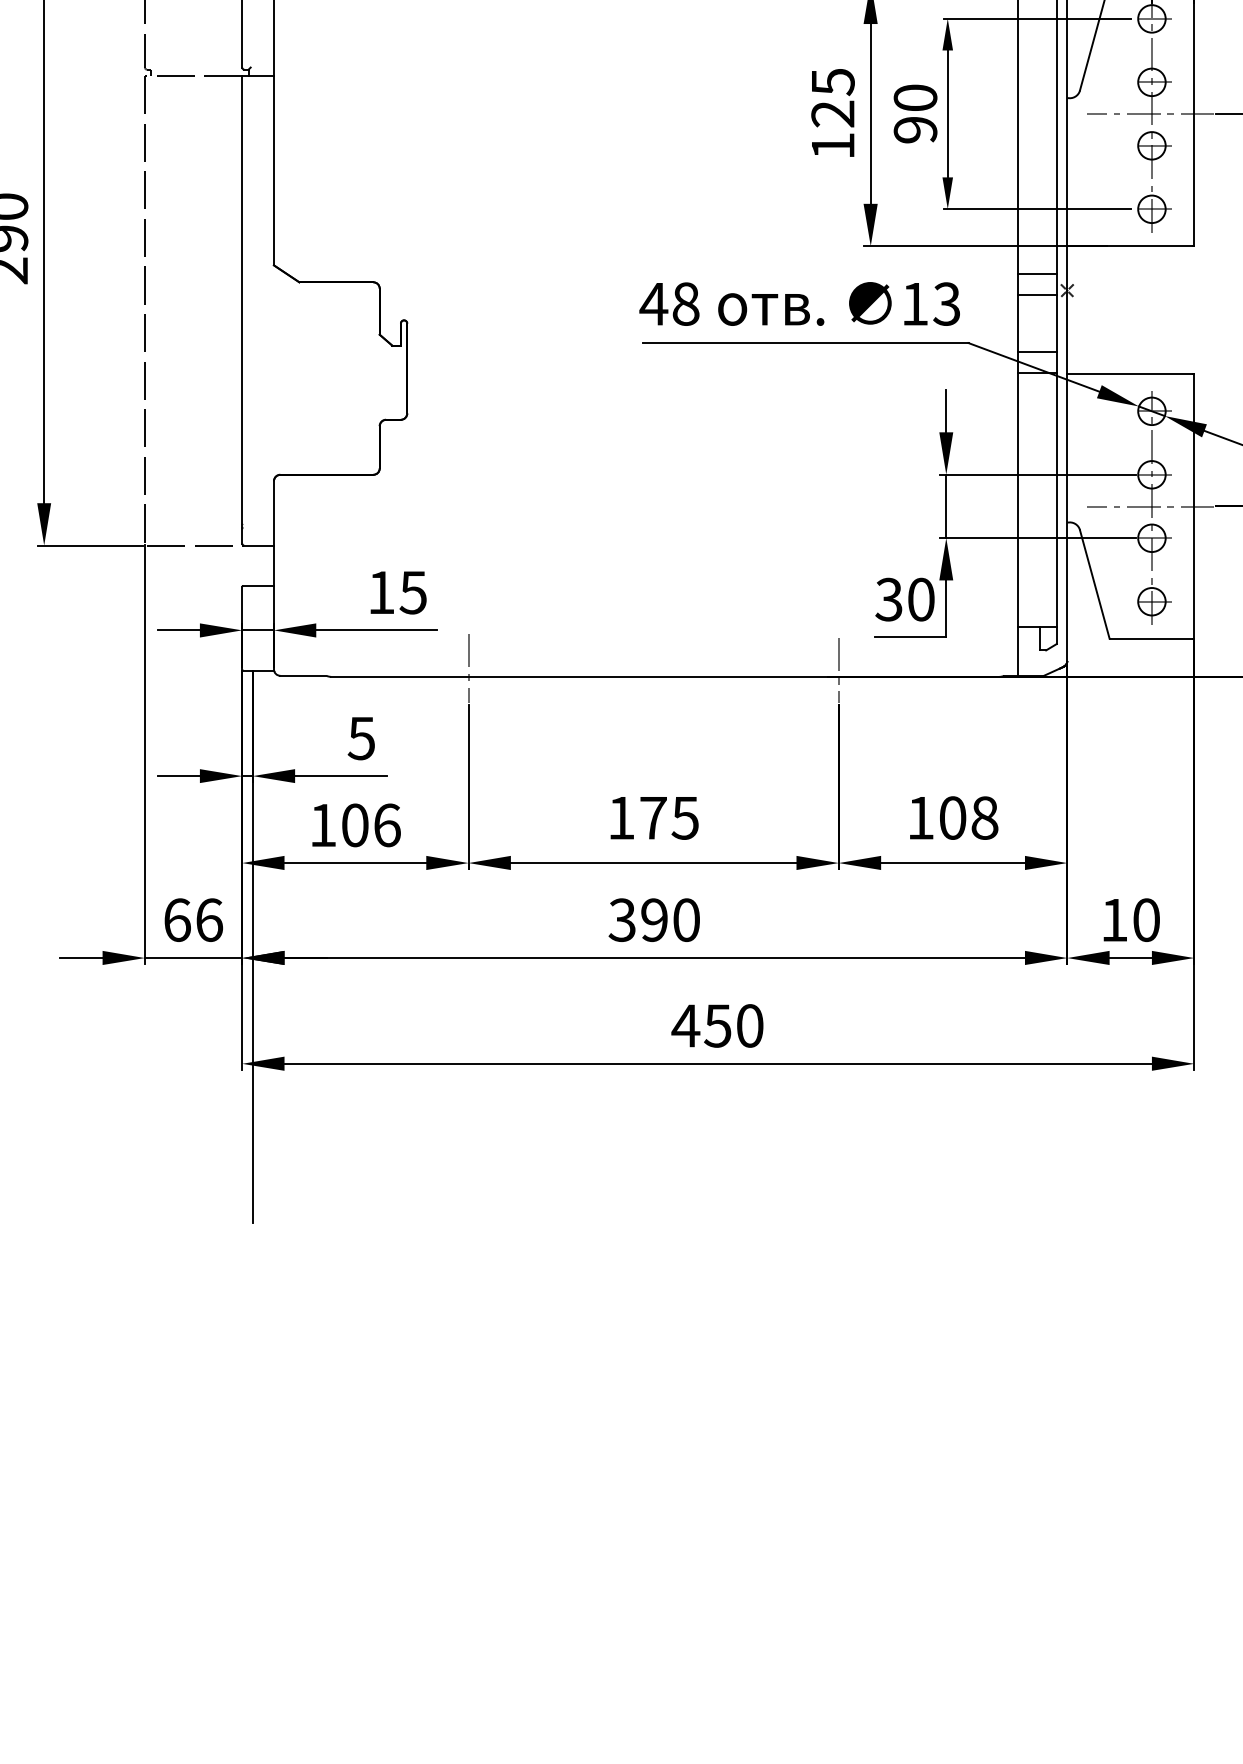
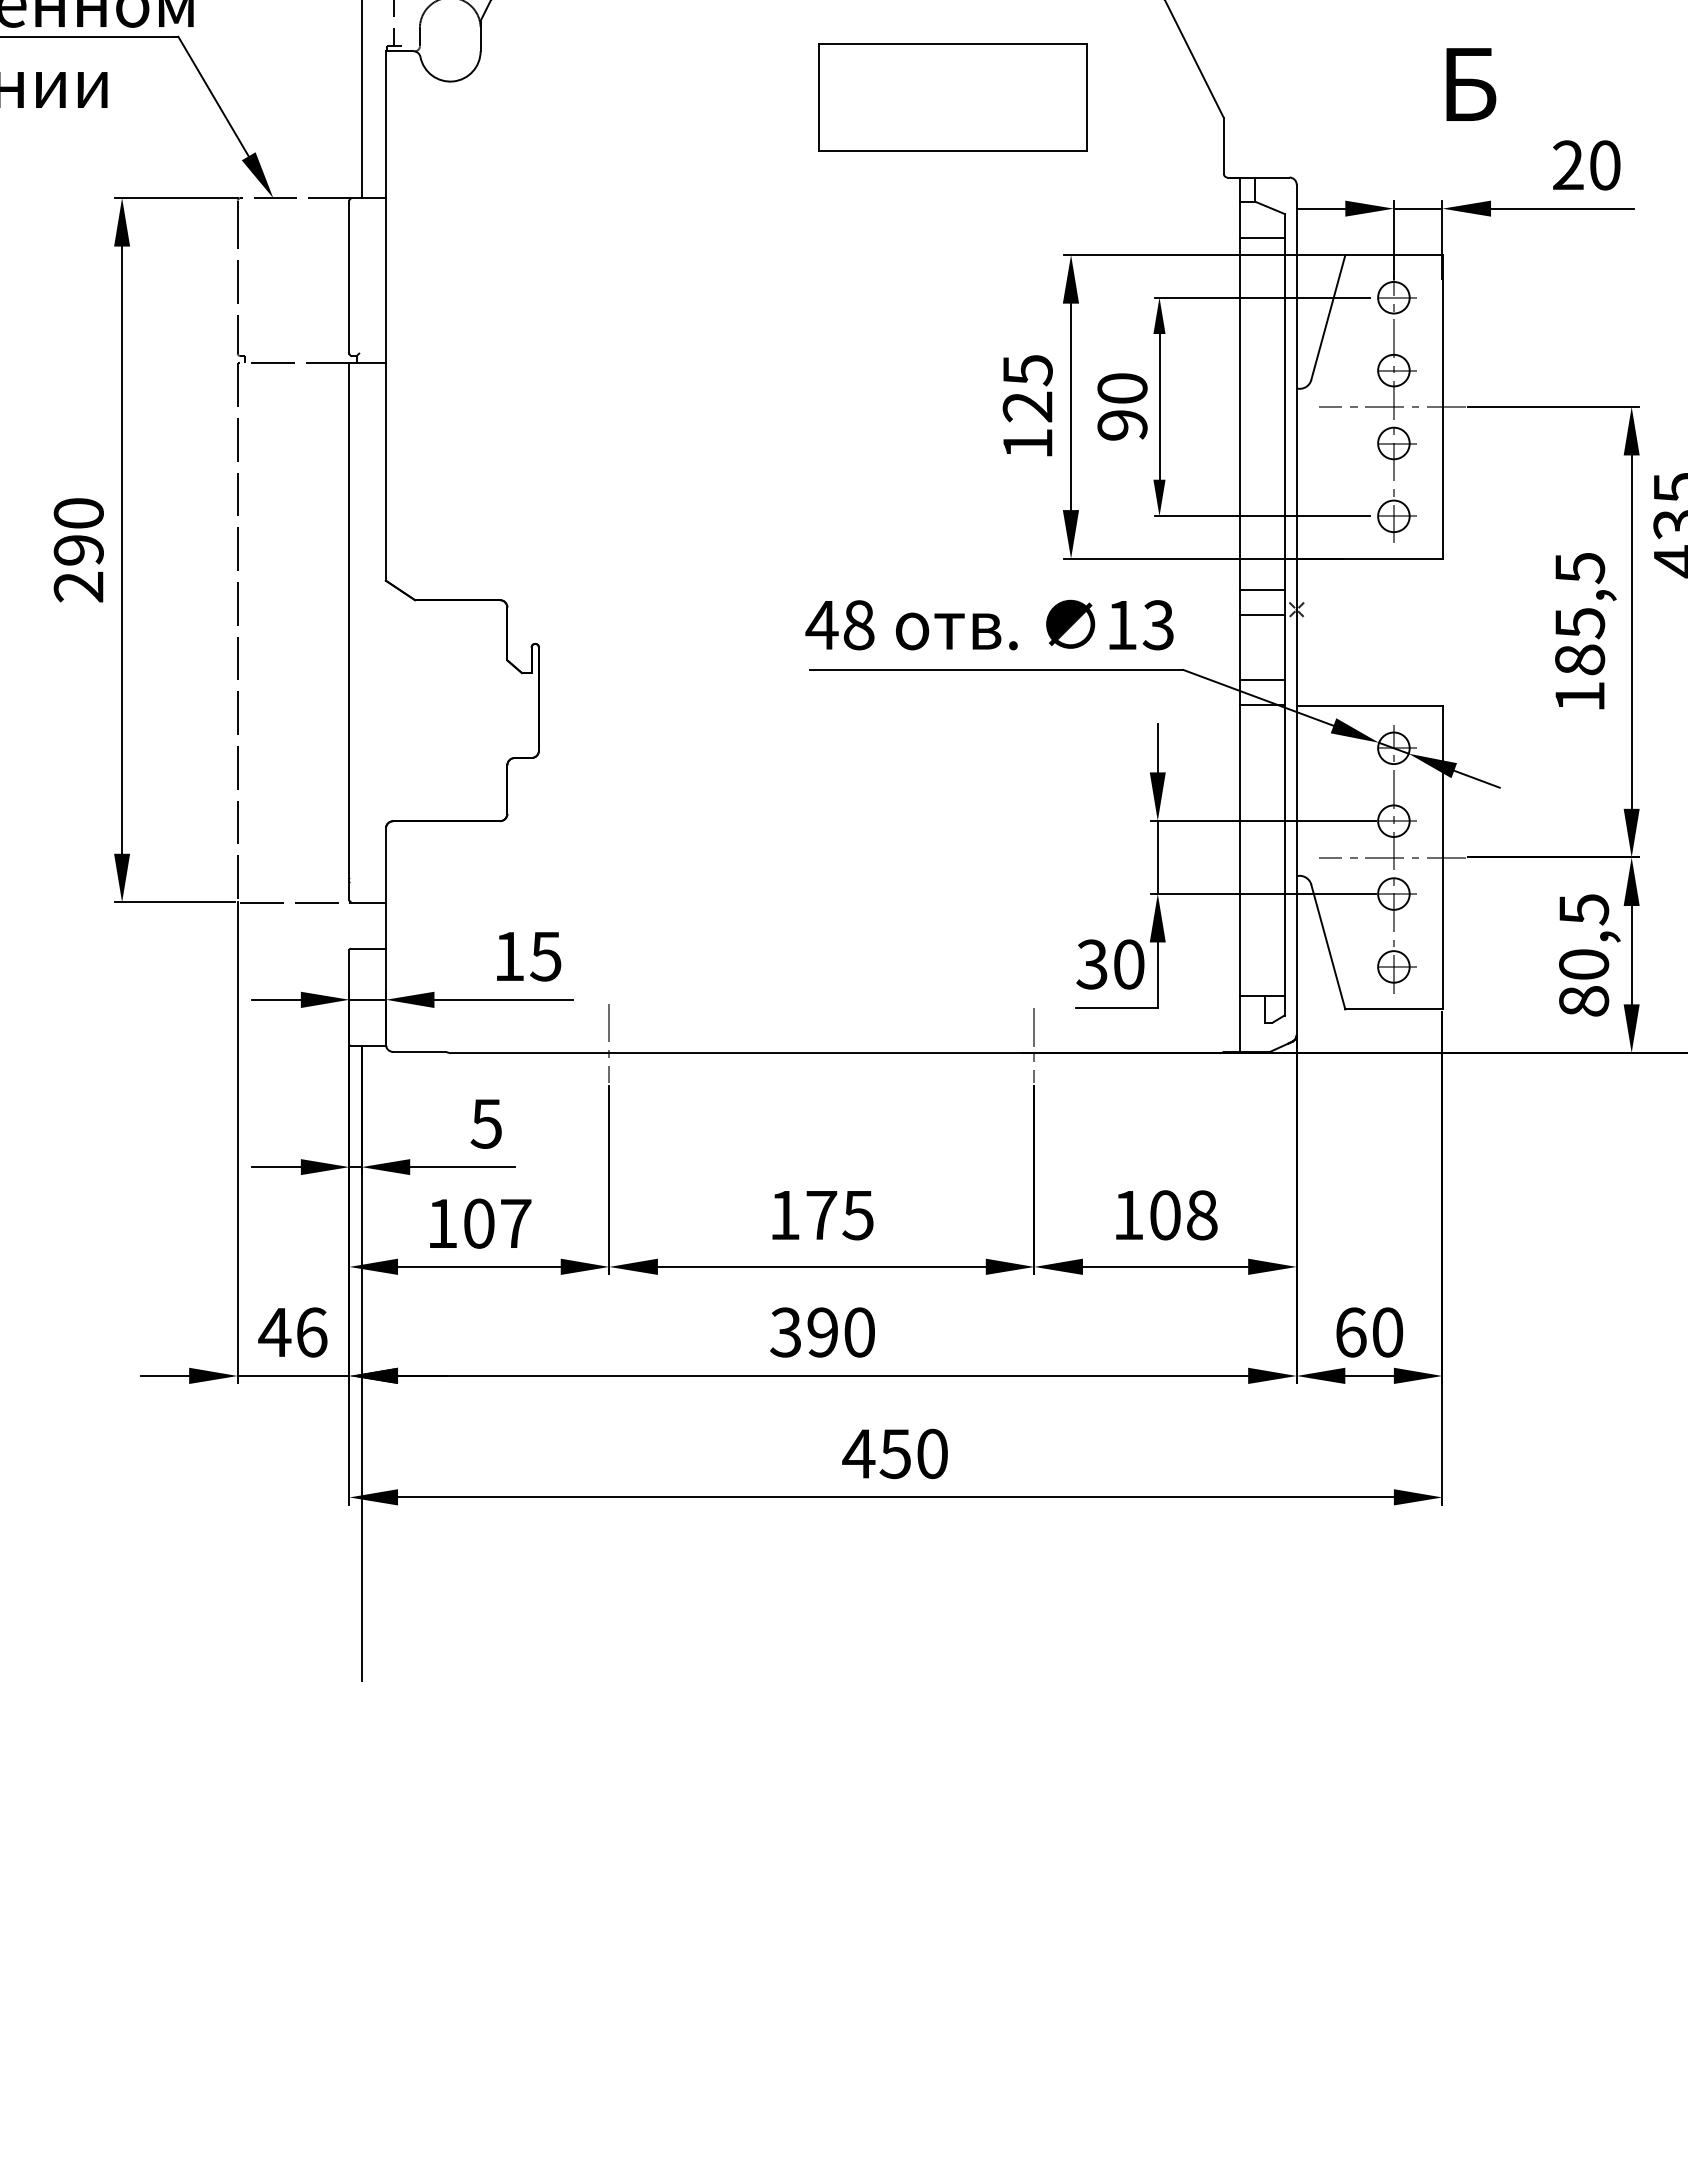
text: (387, 825) -> (516, 1223), 106 -> 107
text: (176, 920) -> (274, 1332), 66 -> 46
text: (1114, 920) -> (1351, 1332), 10 -> 60

